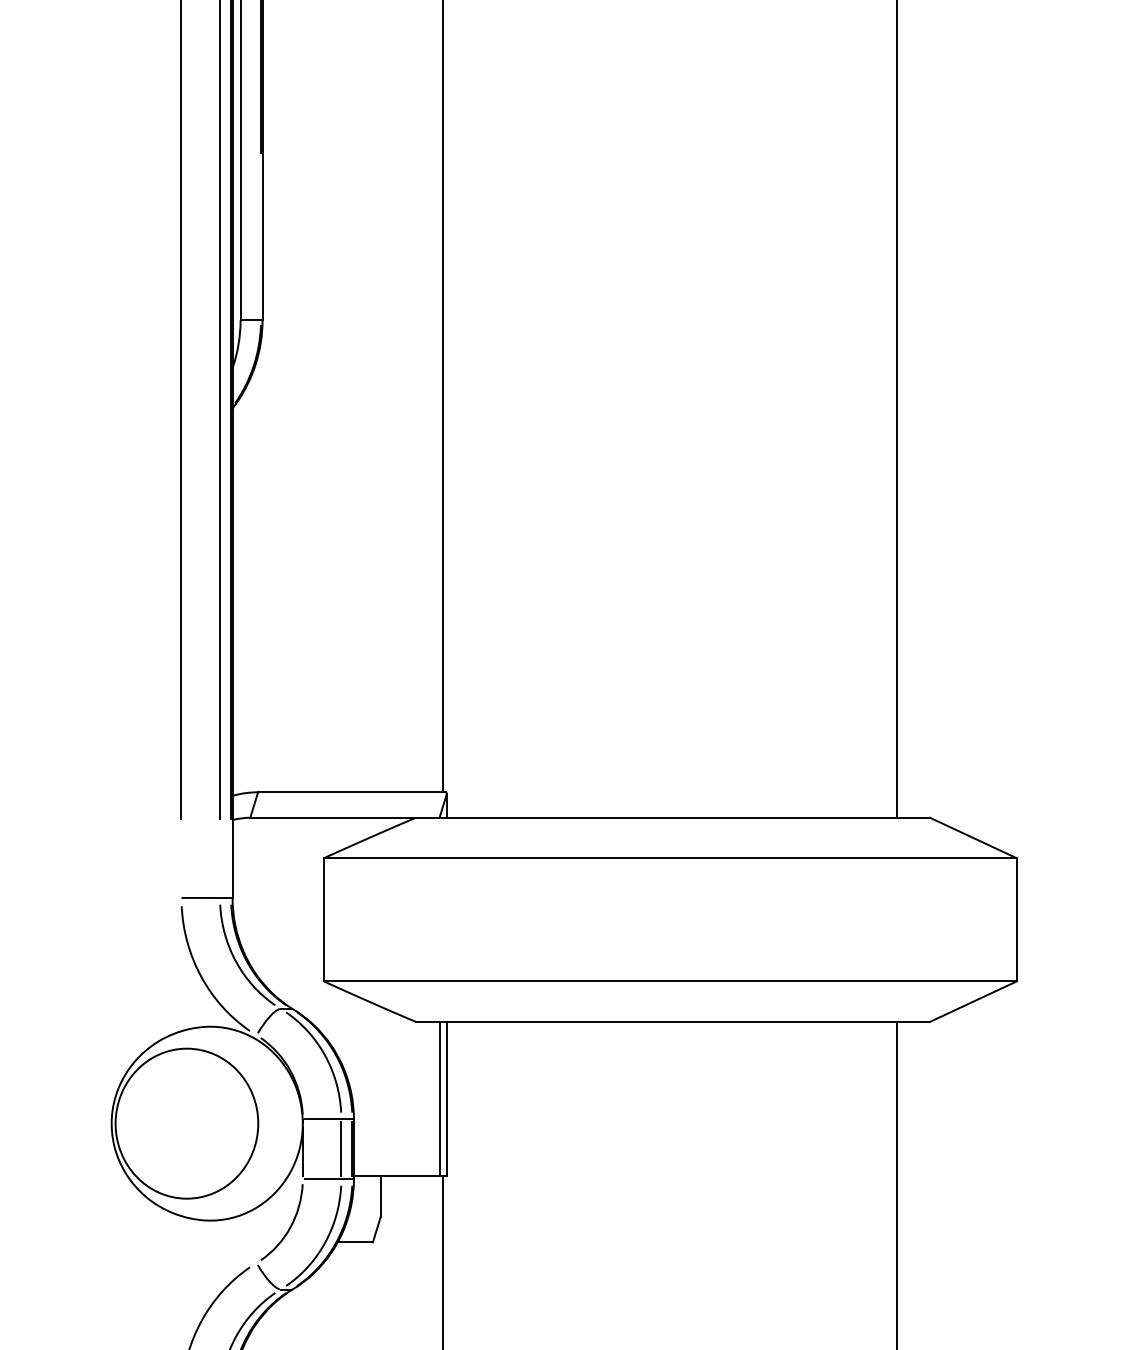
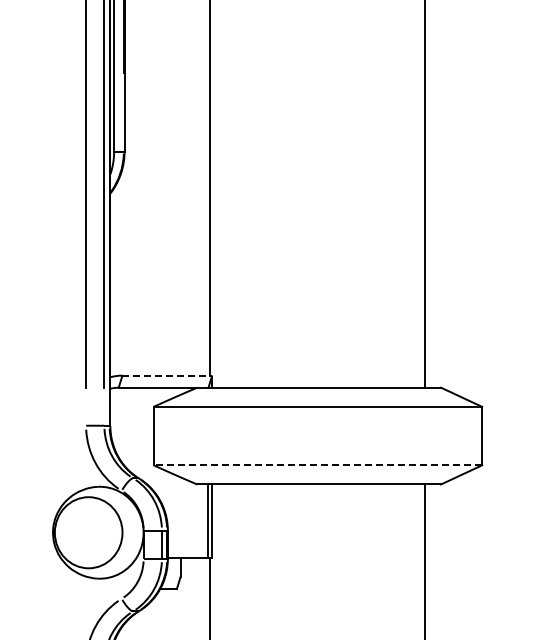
line: (353, 792) -> (167, 375), solid -> dashed
line: (669, 981) -> (317, 465), solid -> dashed

